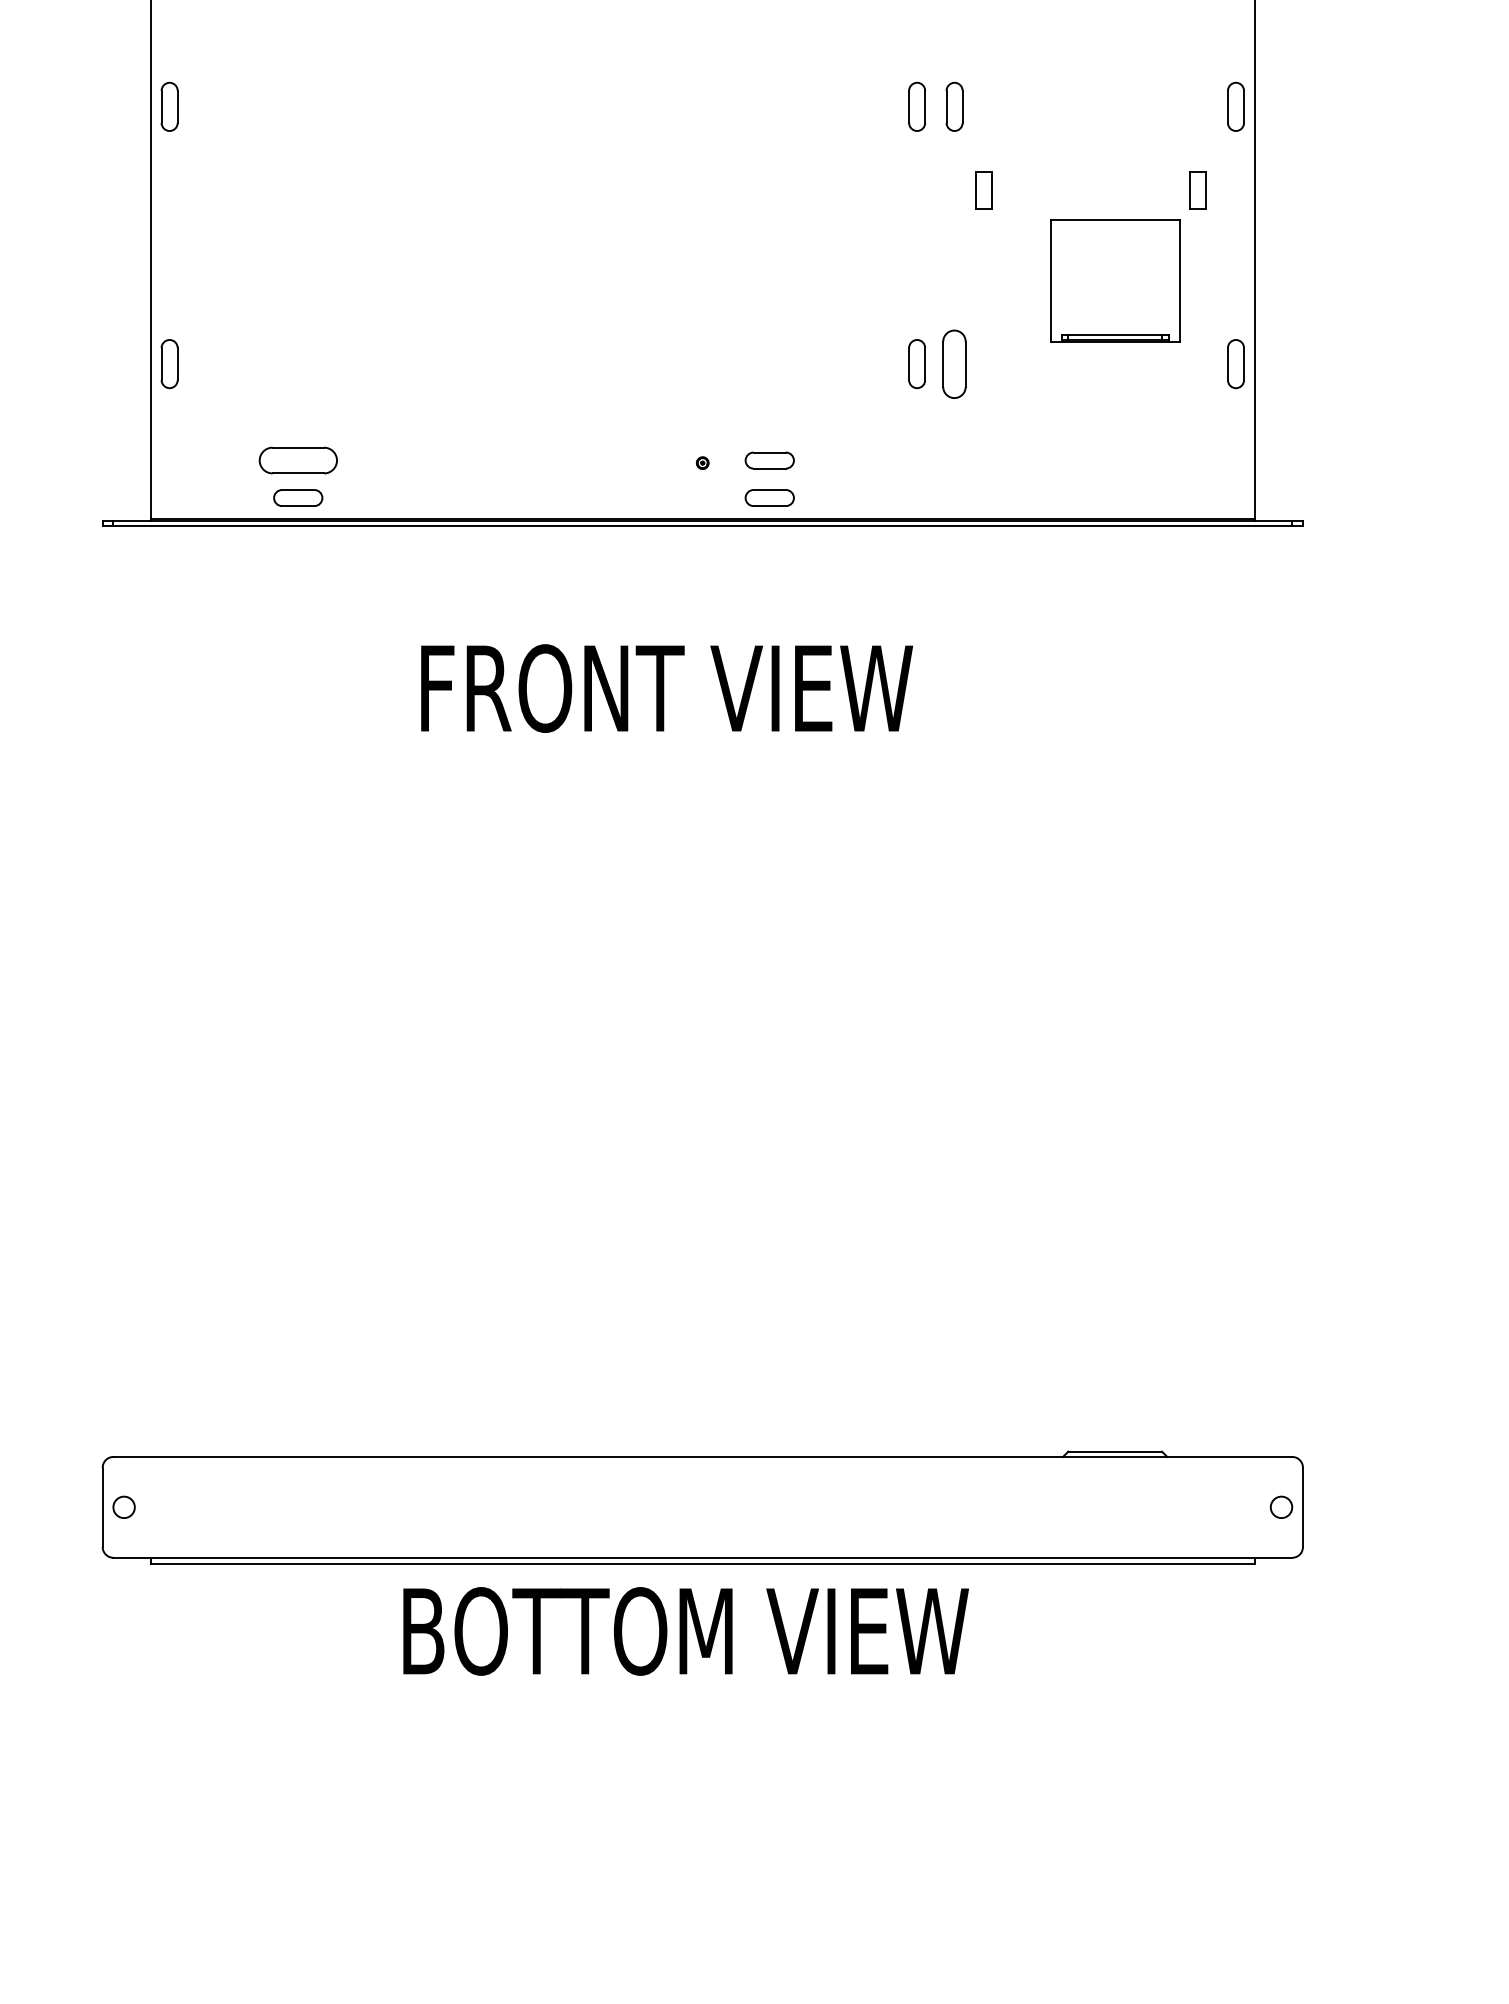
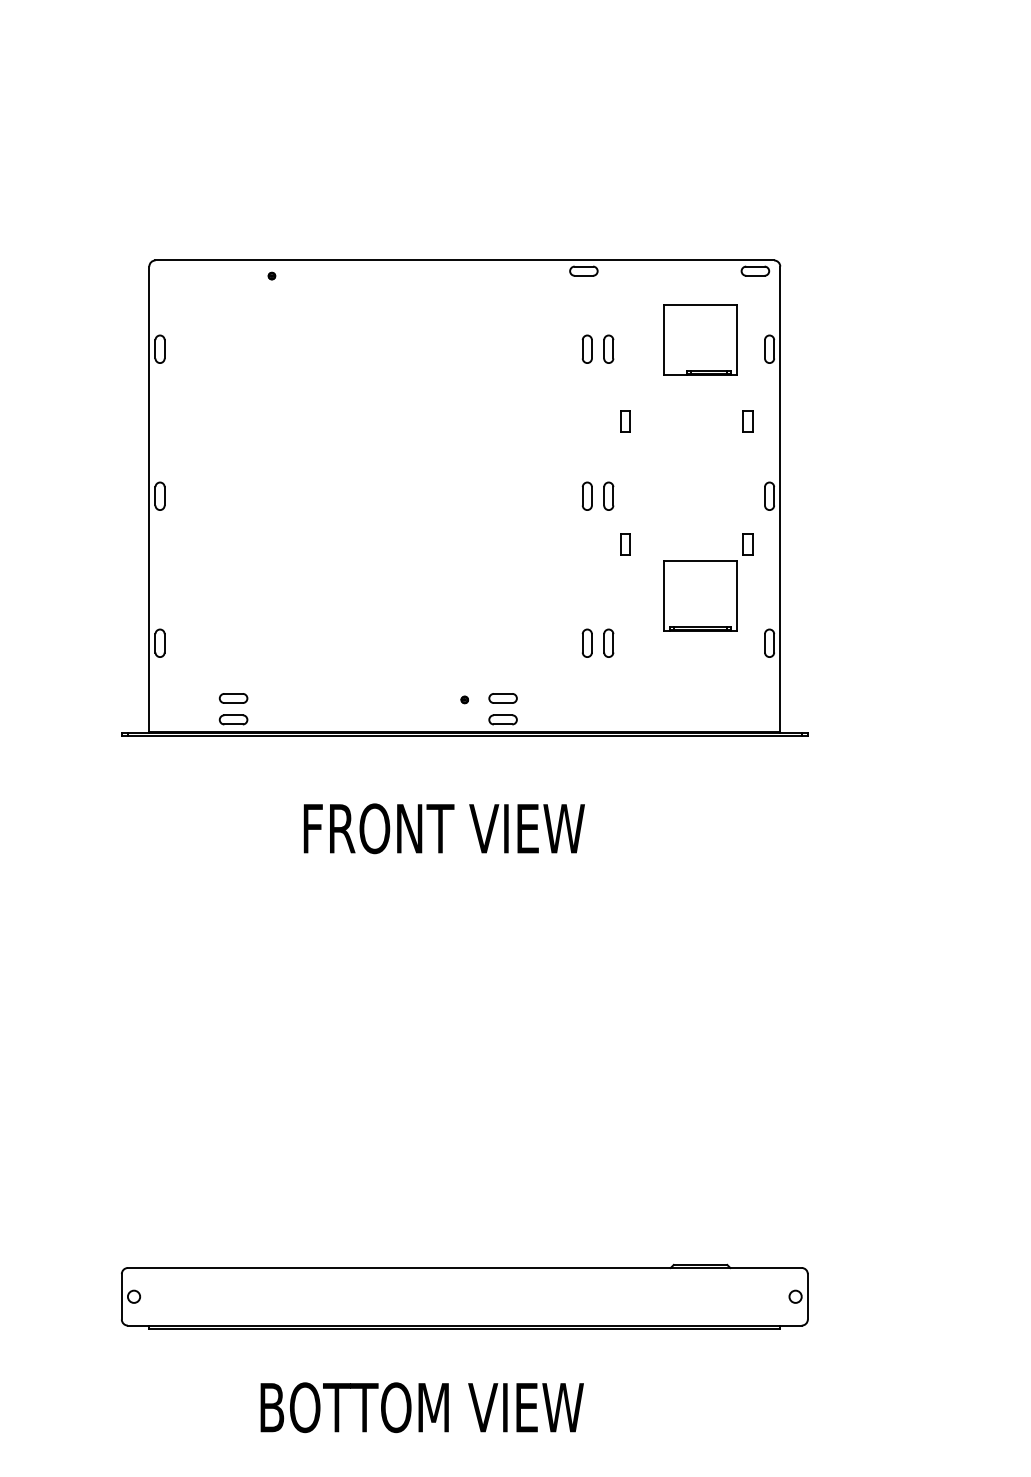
part: (954, 362) -> (608, 642), size x0.71
part: (298, 460) -> (233, 698), size x0.62
text: (684, 1631) -> (421, 1407), moved

